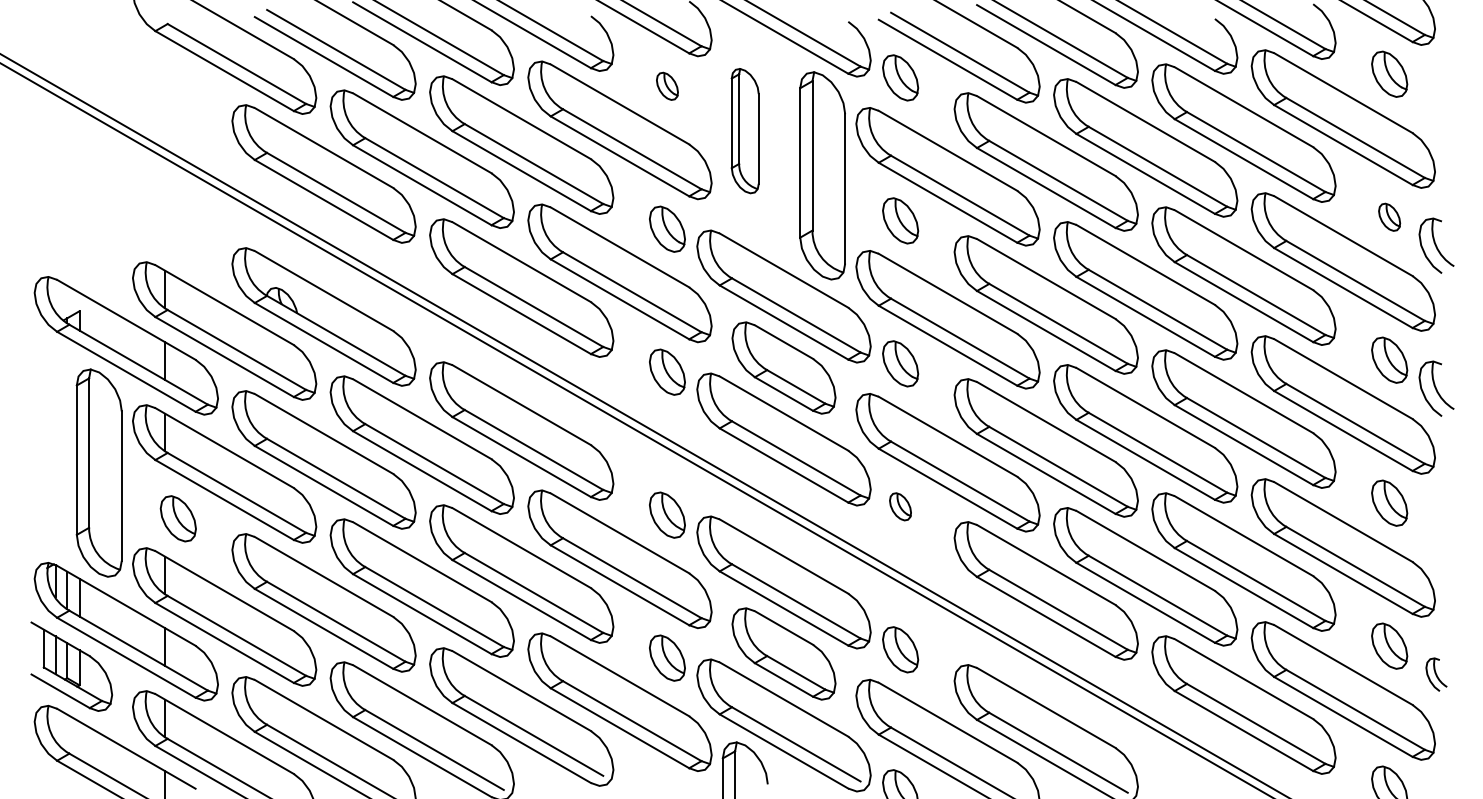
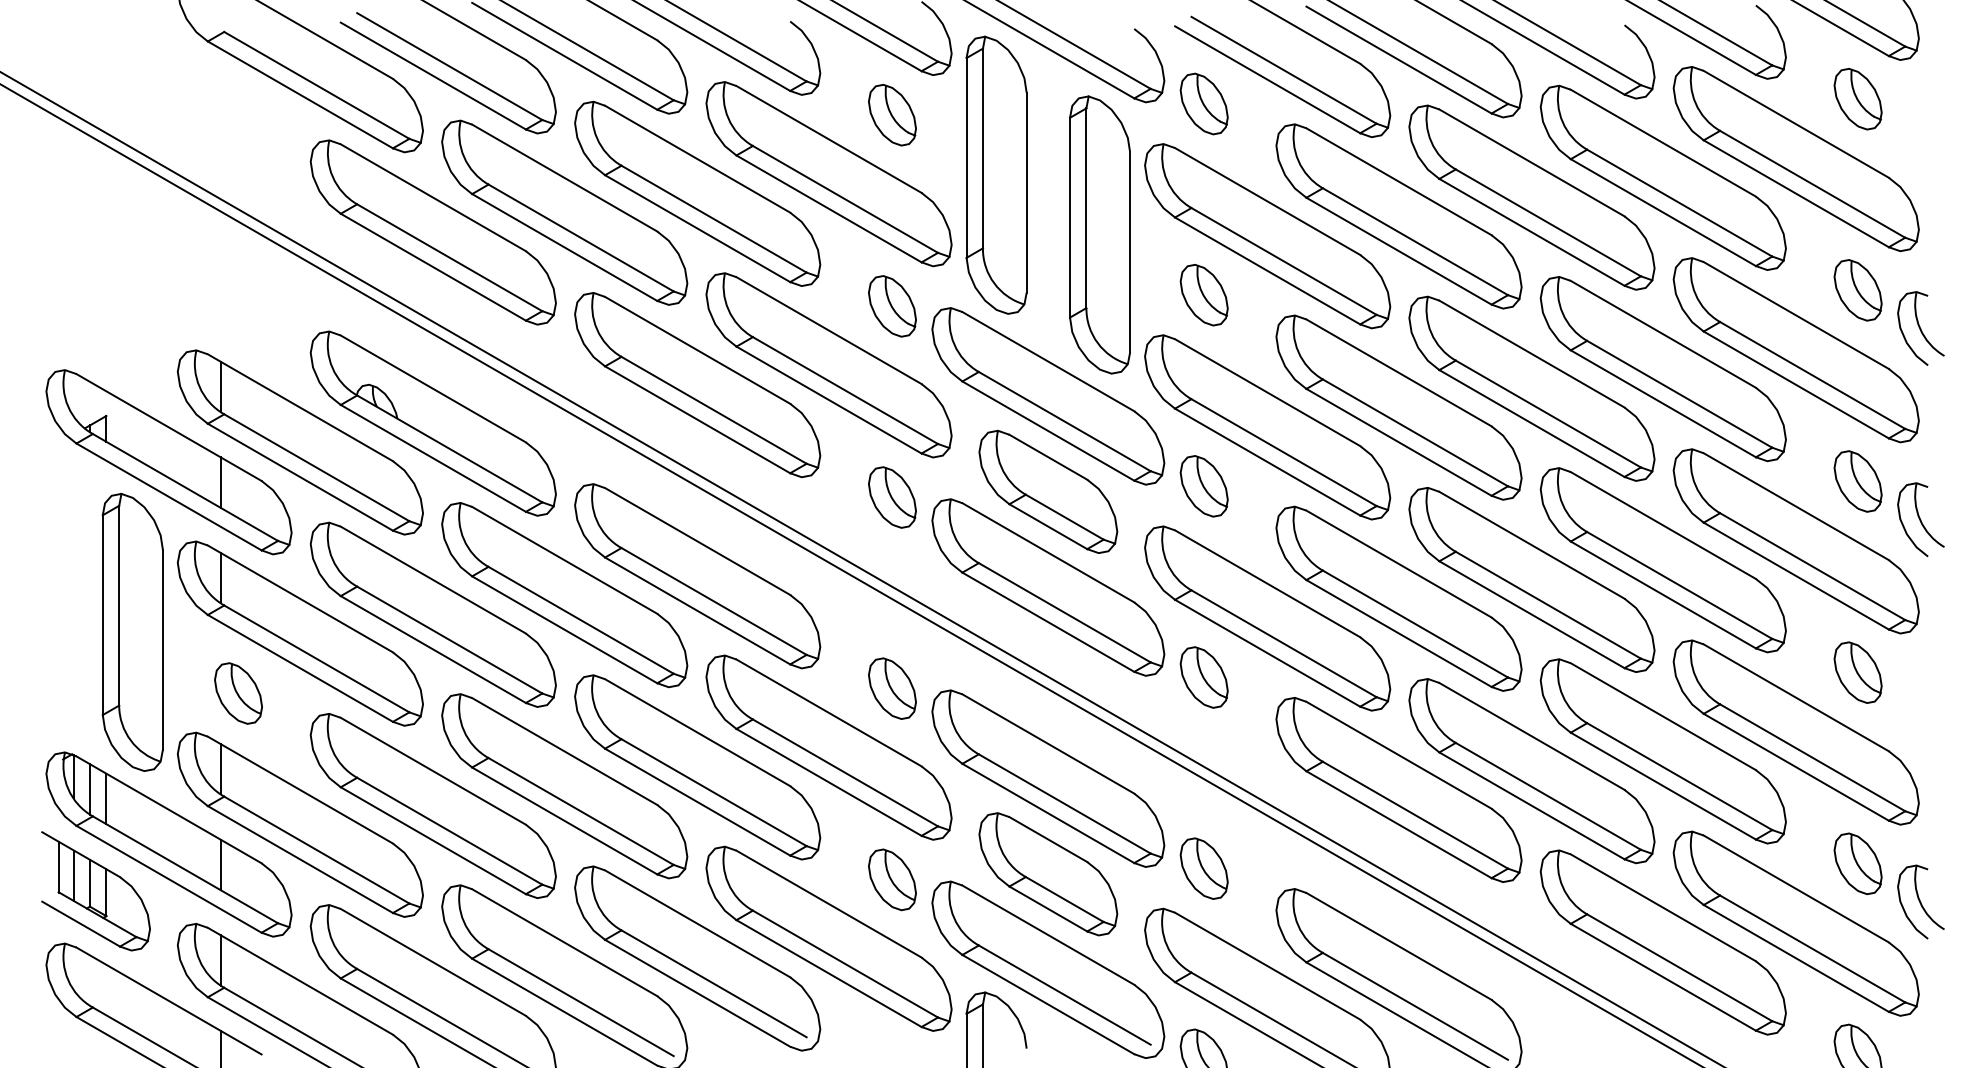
part: (667, 86) -> (892, 115), size x1.67
part: (745, 130) -> (996, 174), size x1.67
part: (1389, 217) -> (1857, 290), size x1.67
part: (900, 506) -> (1203, 677), size x1.67
part: (1436, 674) -> (1920, 901), size x1.67

